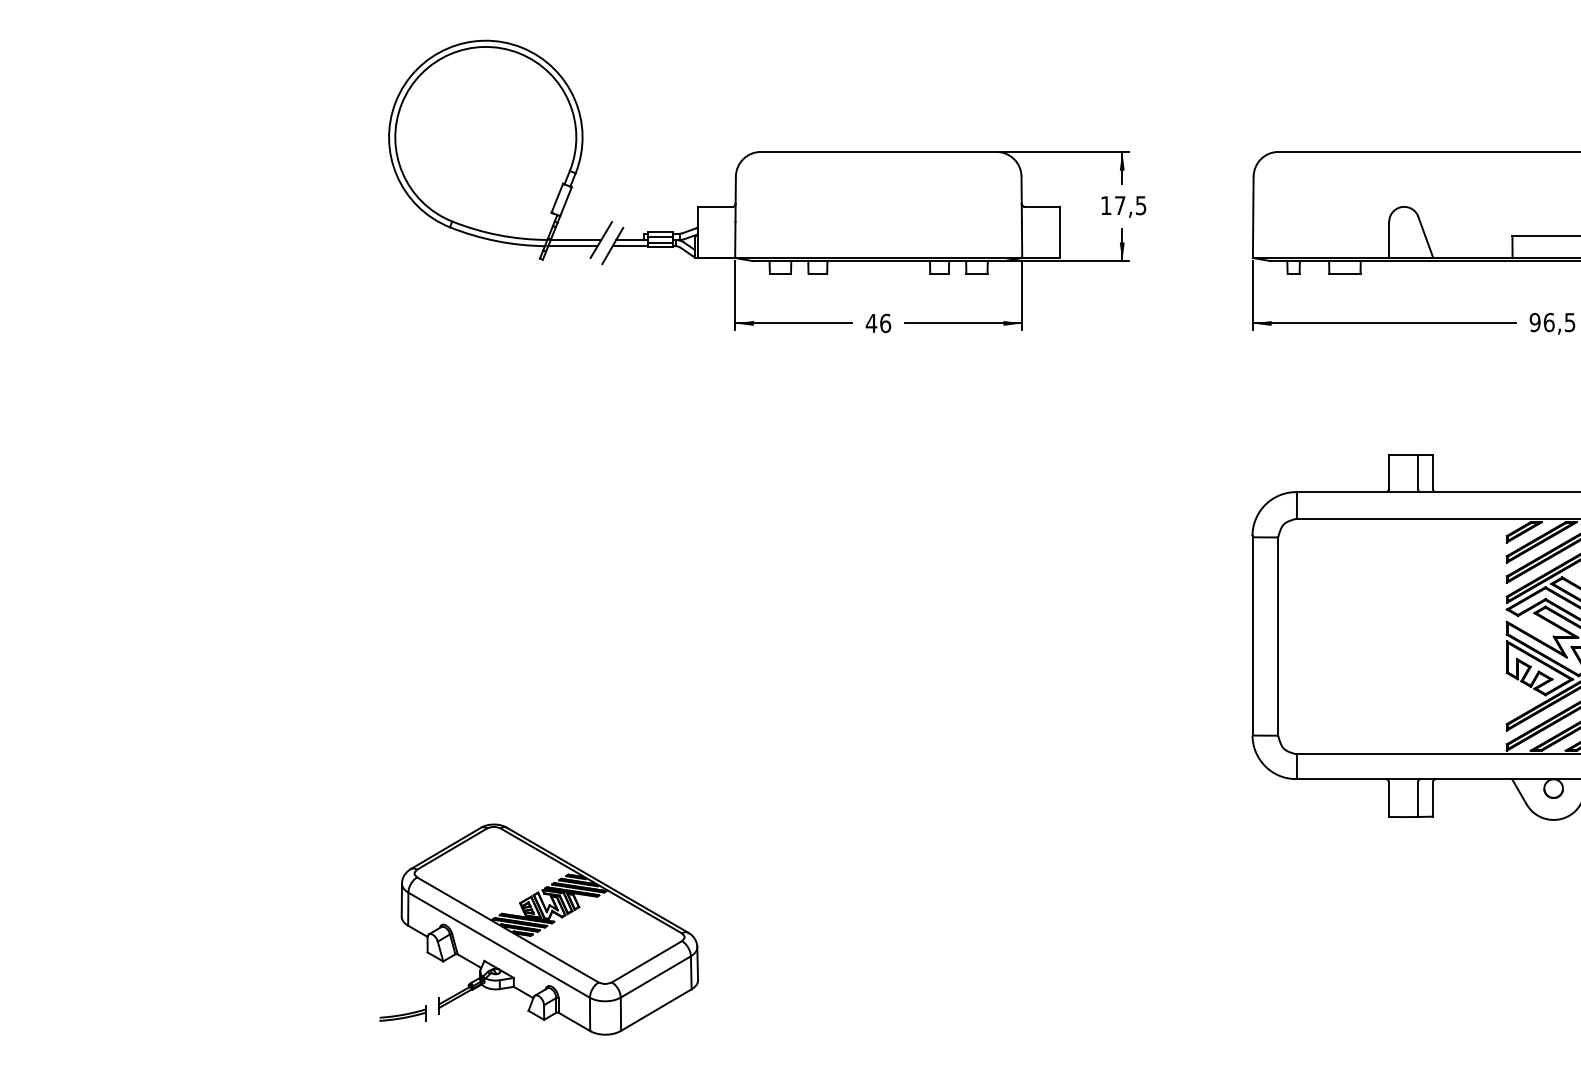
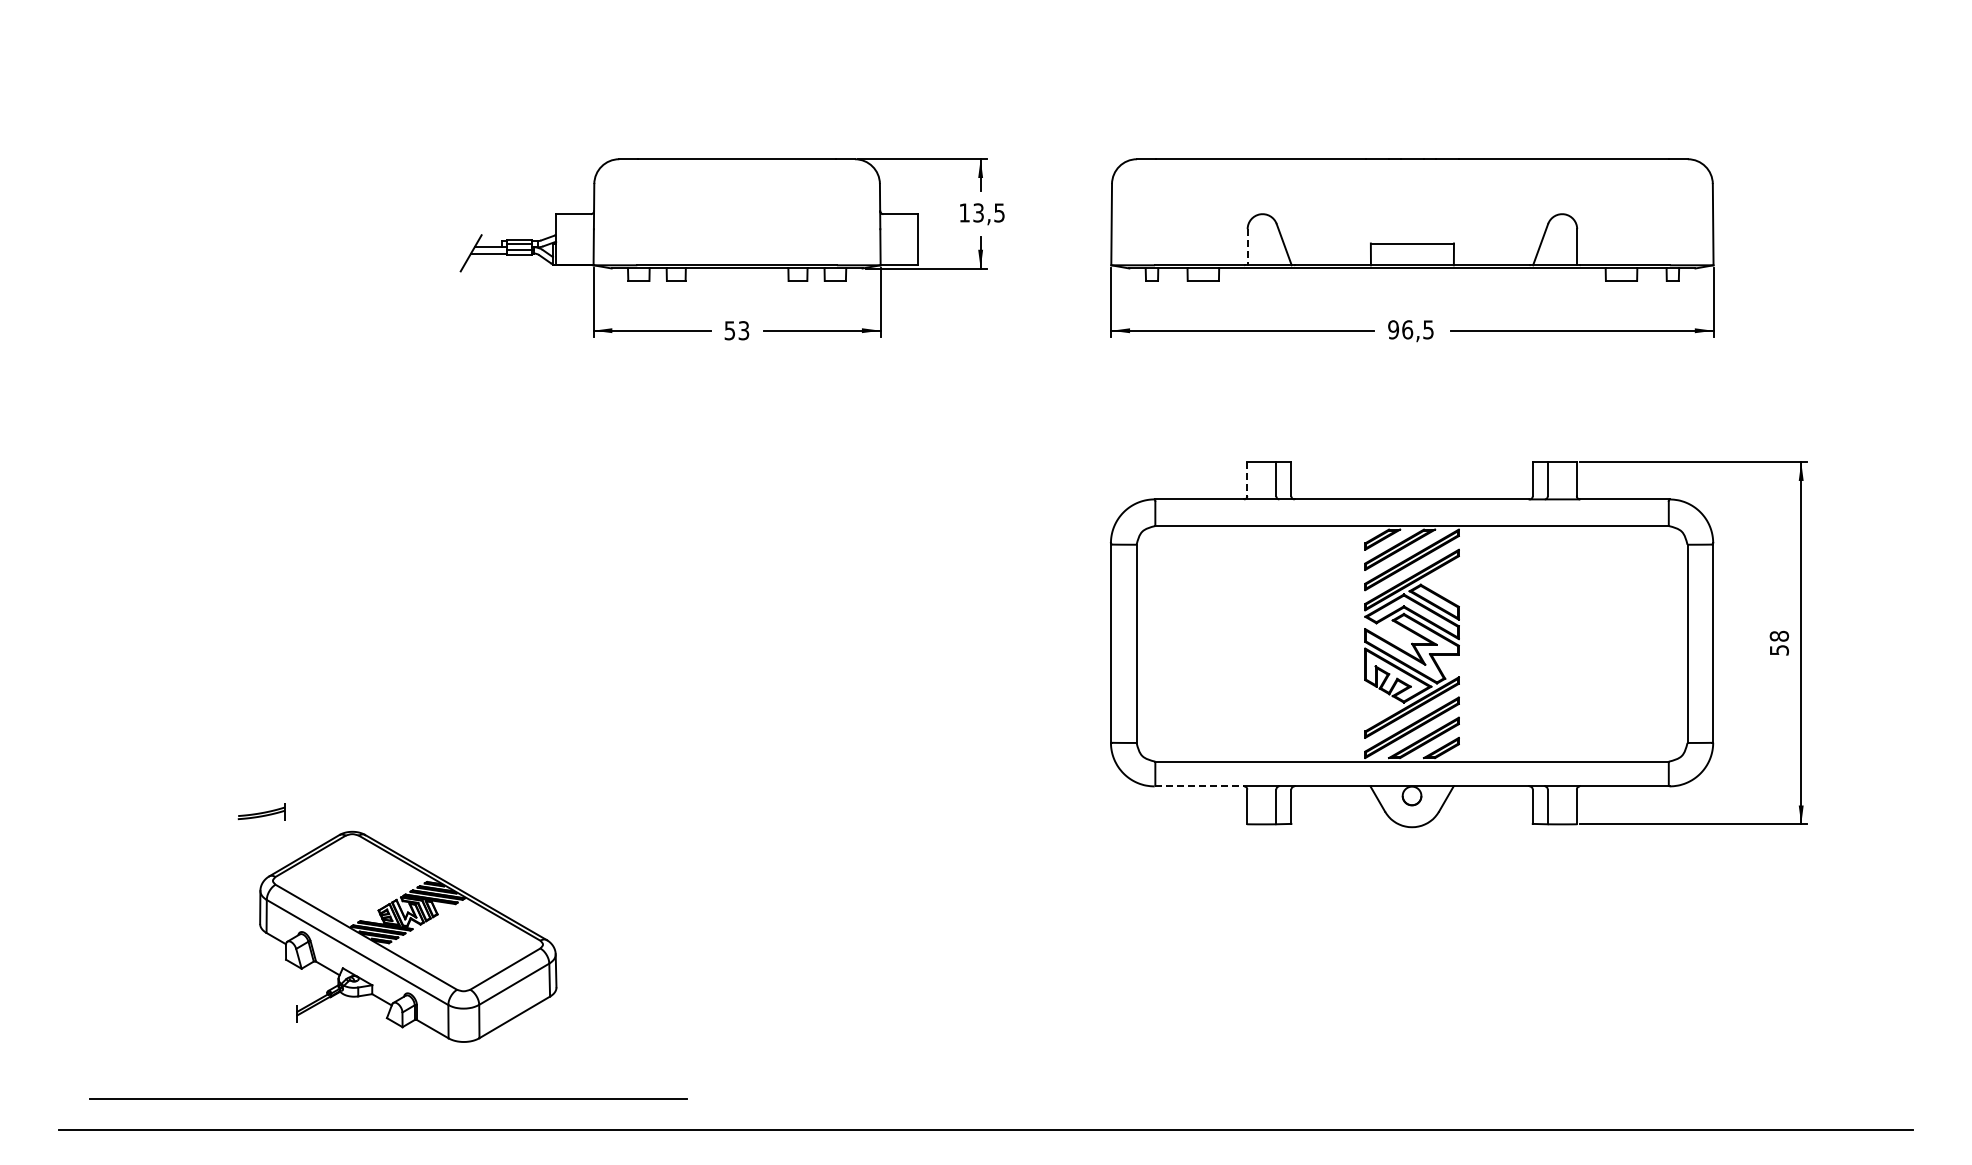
part: (500, 150) -> (358, 157), removed
text: (1120, 205) -> (978, 212), 17,5 -> 13,5
line: (1389, 240) -> (1247, 247), solid -> dashed
text: (878, 323) -> (736, 330), 46 -> 53
line: (1389, 472) -> (1247, 479), solid -> dashed
line: (1342, 779) -> (1200, 786), solid -> dashed
part: (403, 1013) -> (261, 811), moved

